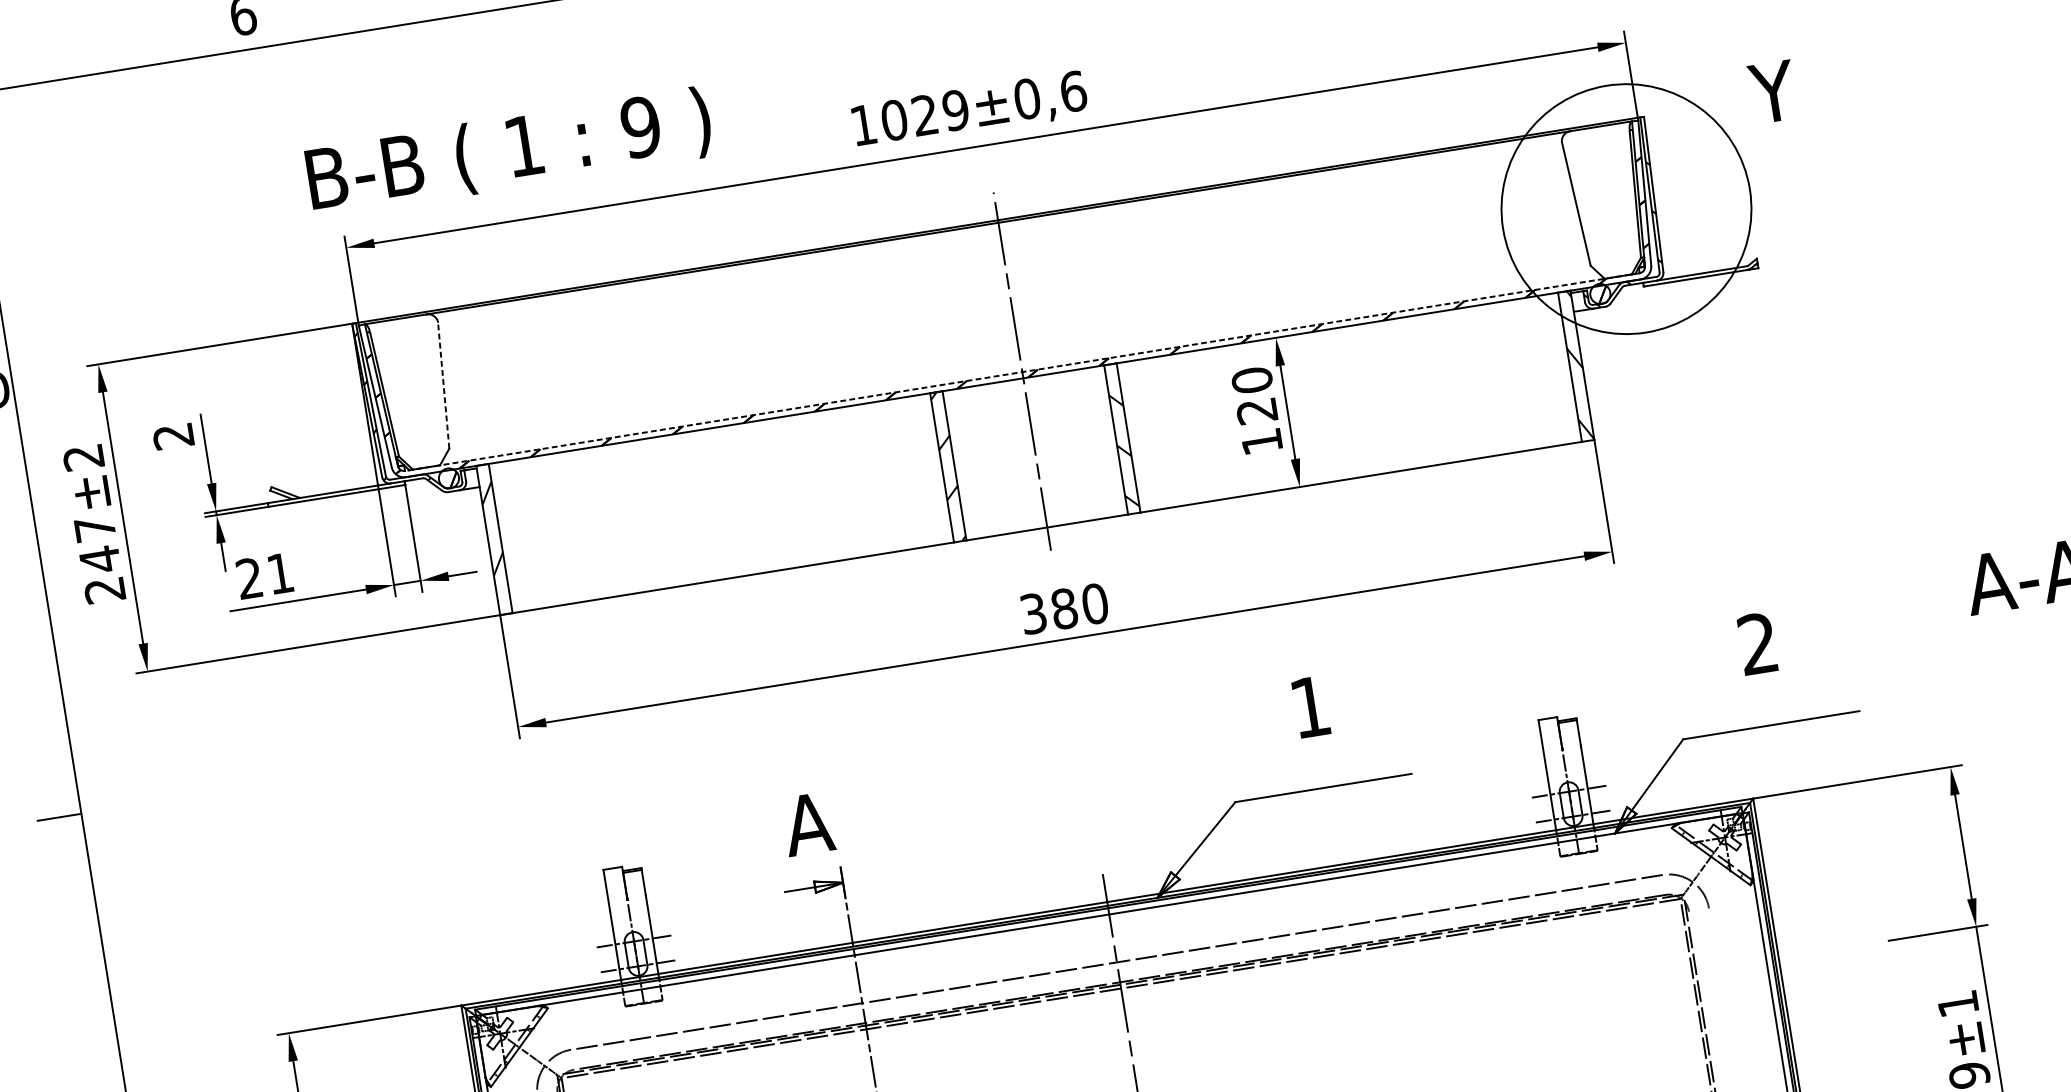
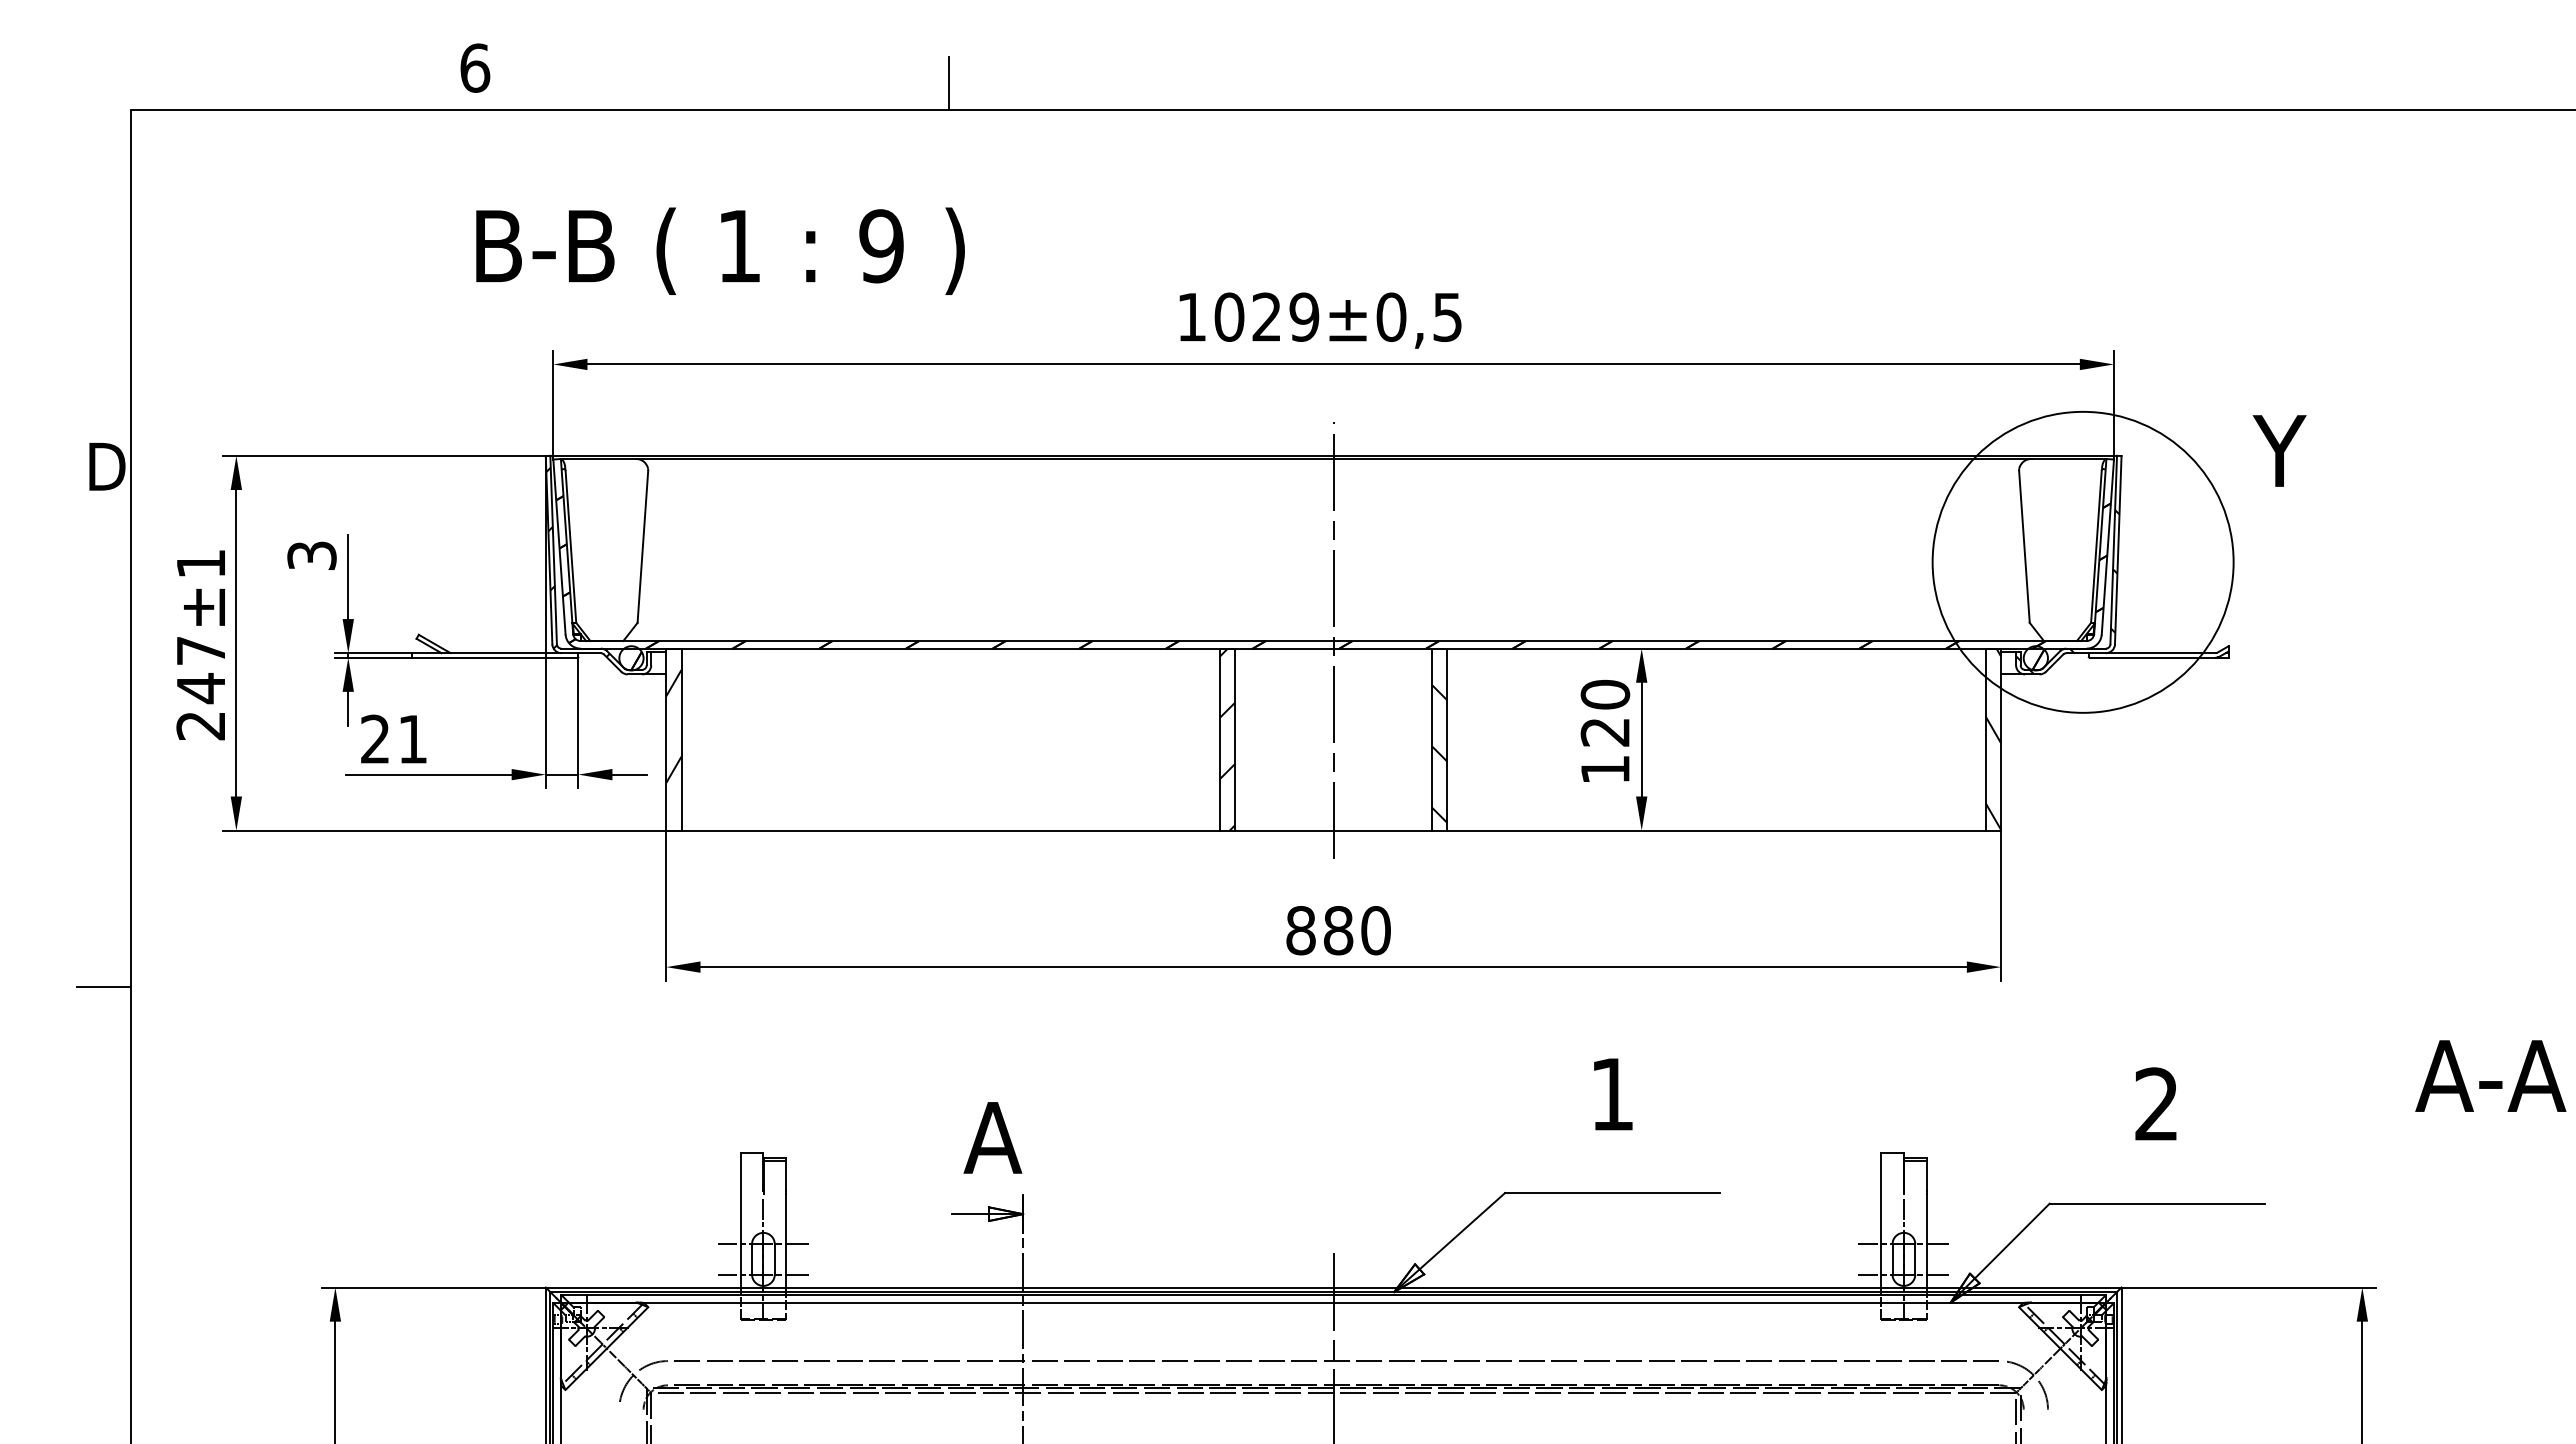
text: (1073, 91) -> (1447, 317), ±0,6 -> ±0,5
text: (509, 151) -> (720, 250), moved
line: (1022, 372) -> (1333, 641), dashed -> solid
line: (443, 385) -> (642, 546), dashed -> solid
text: (173, 436) -> (311, 555), 2 -> 3
text: (83, 458) -> (200, 564), ±2 -> ±1
text: (1033, 613) -> (1300, 930), 380 -> 880

